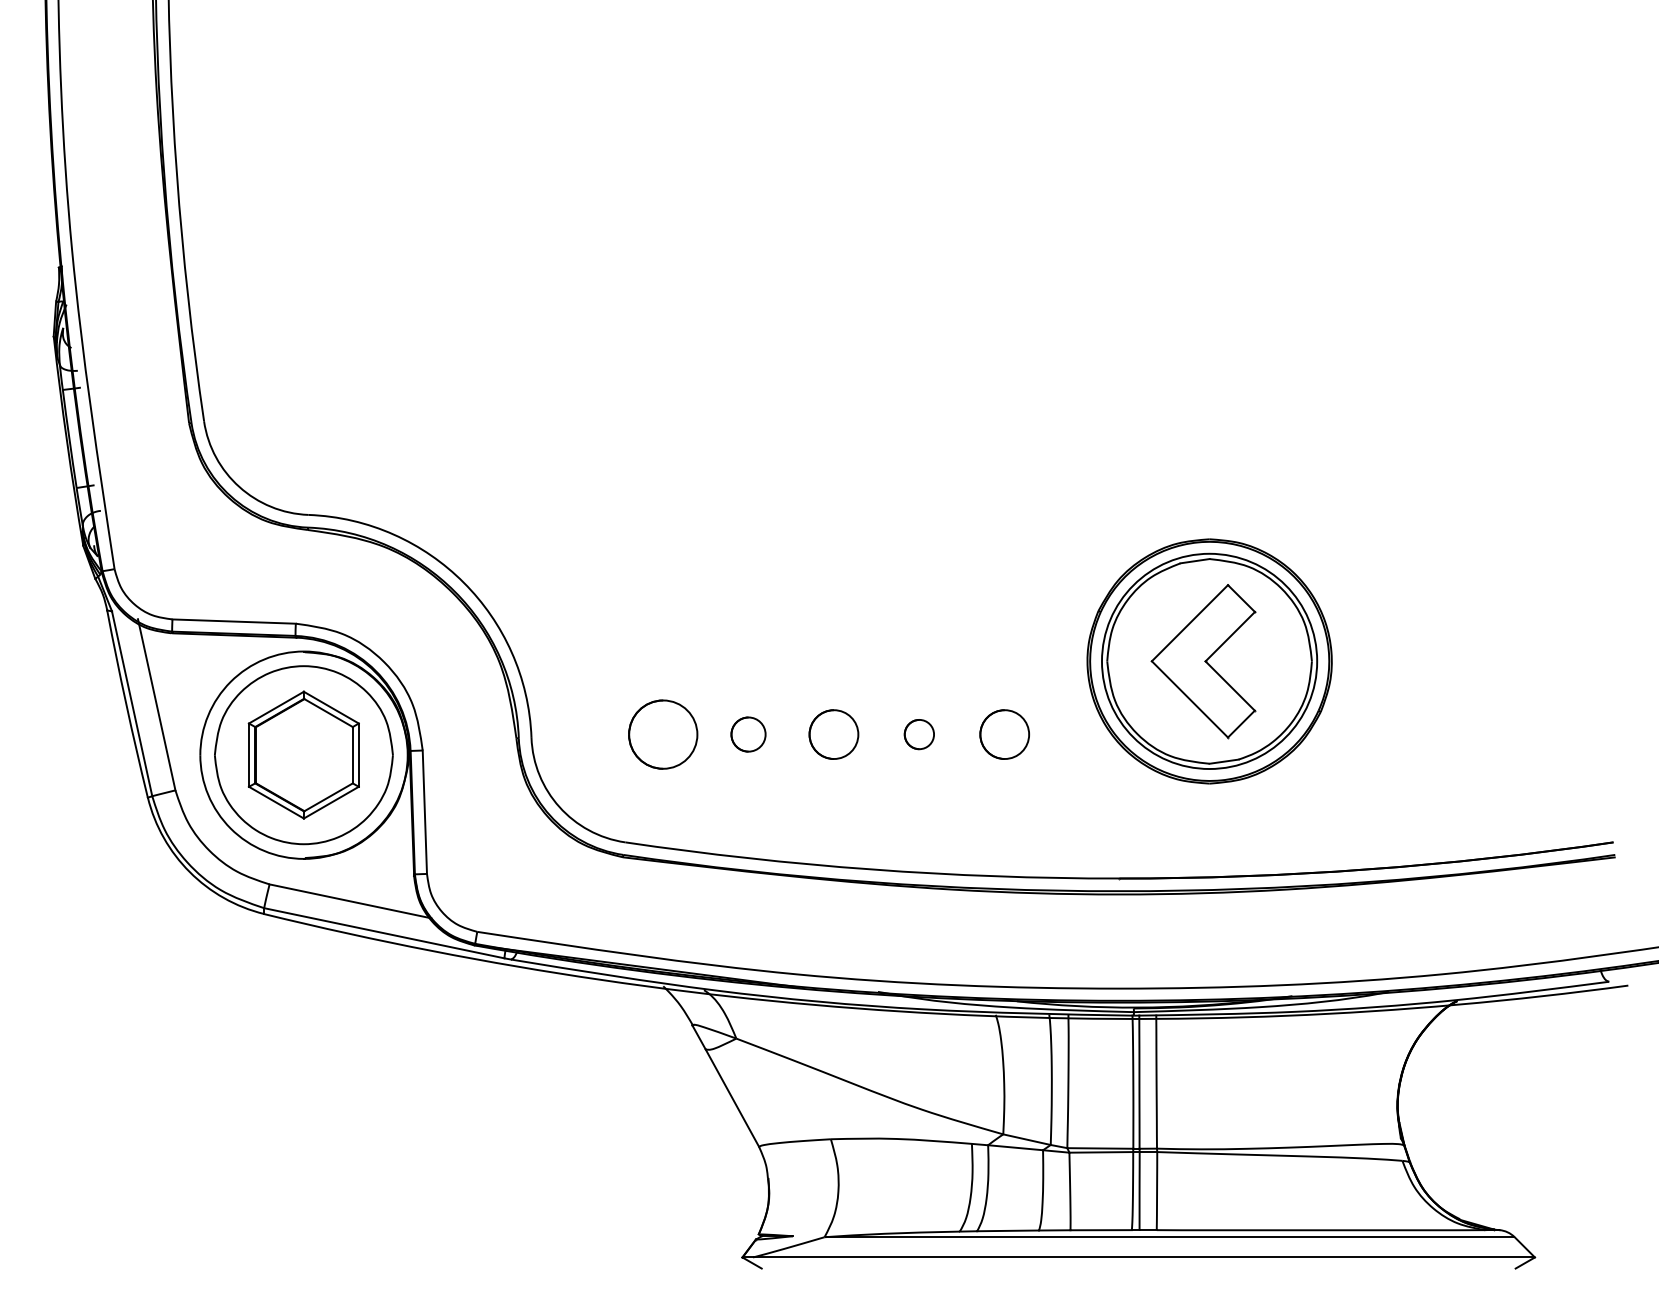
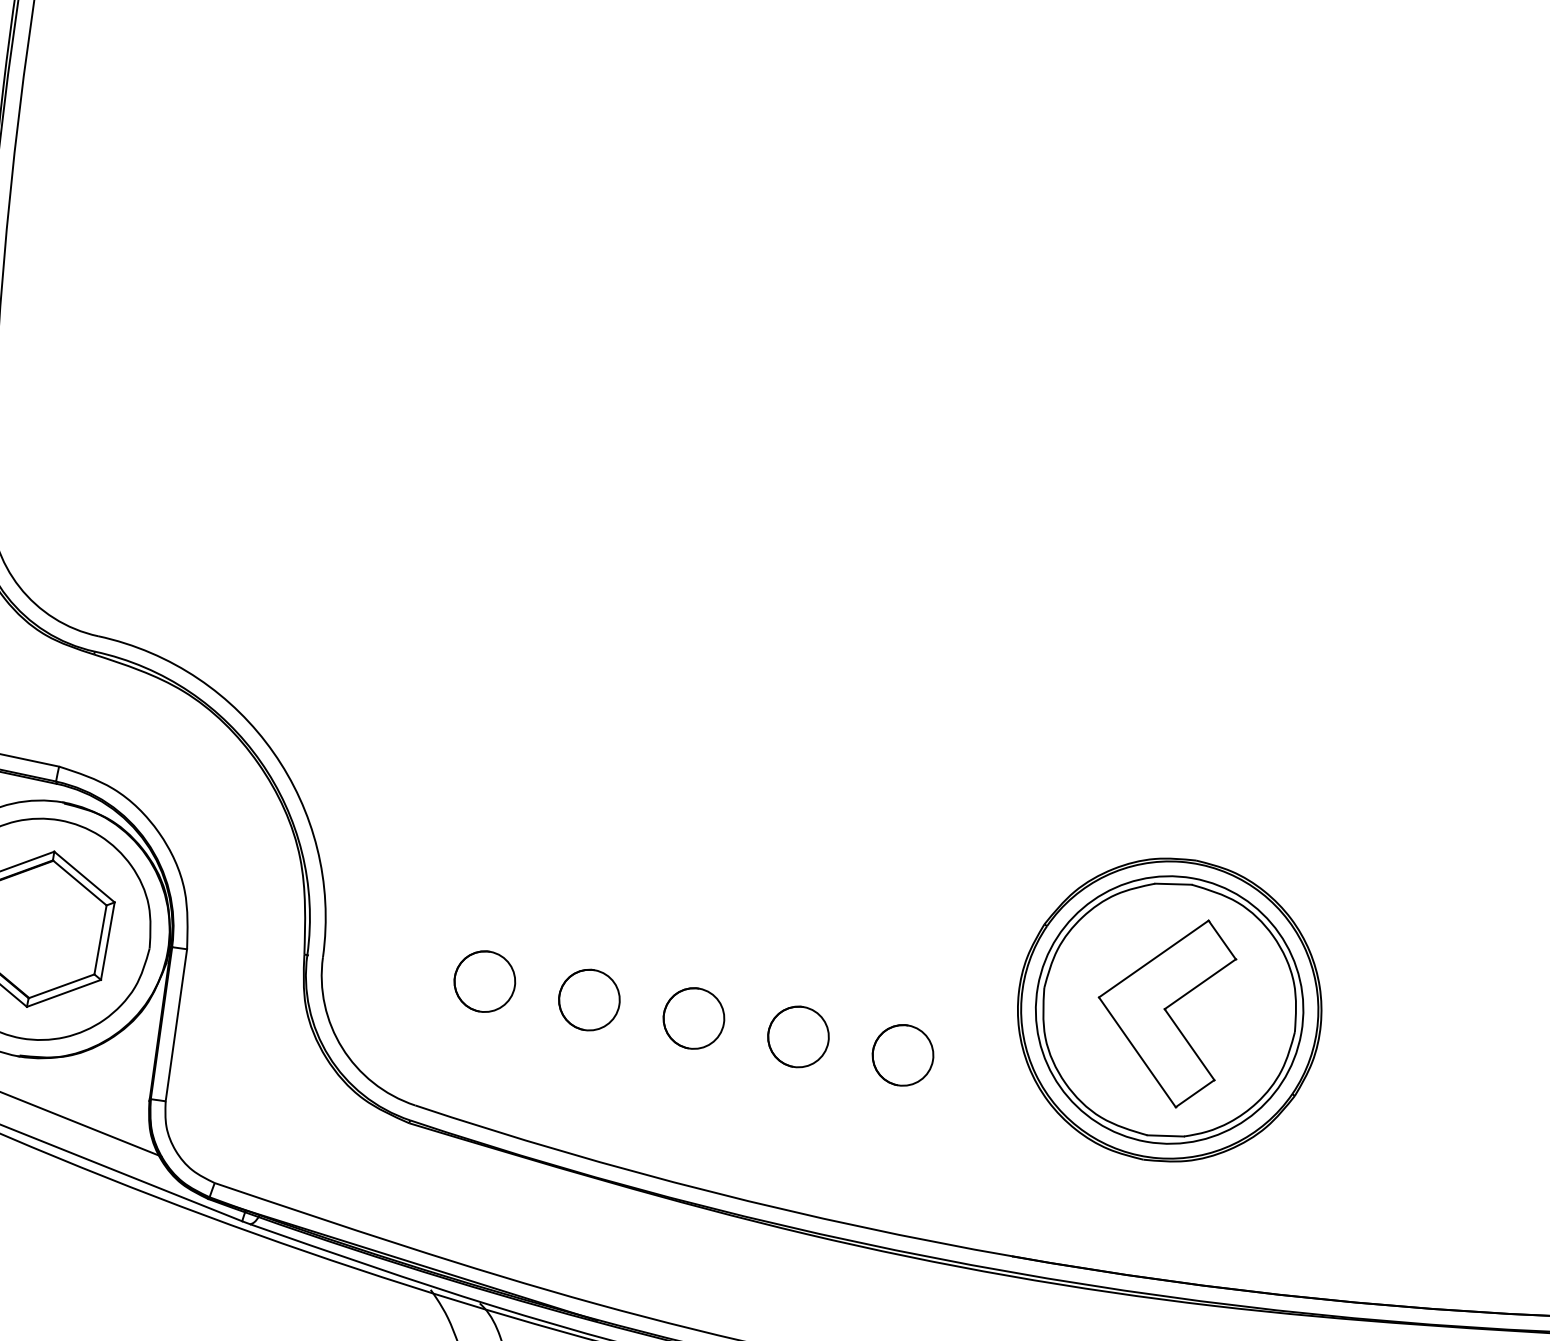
part: (662, 734) -> (484, 981), size x0.71
circle: (748, 734) -> (589, 999), size x1.43
circle: (919, 734) -> (798, 1036), size x1.67

